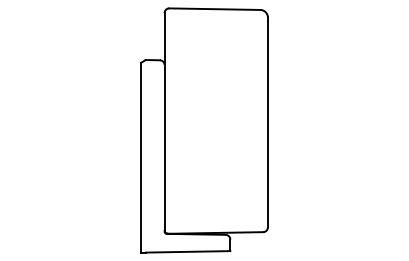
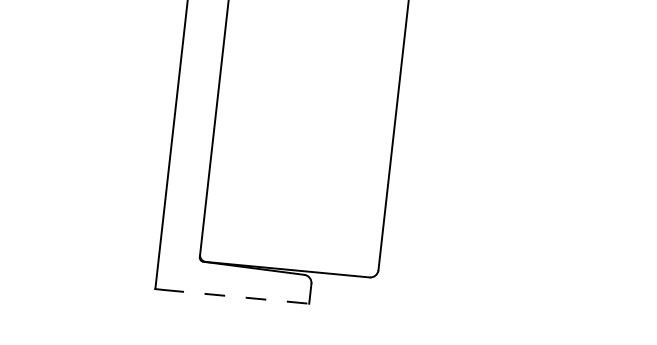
line: (188, 251) -> (237, 296), solid -> dashed

